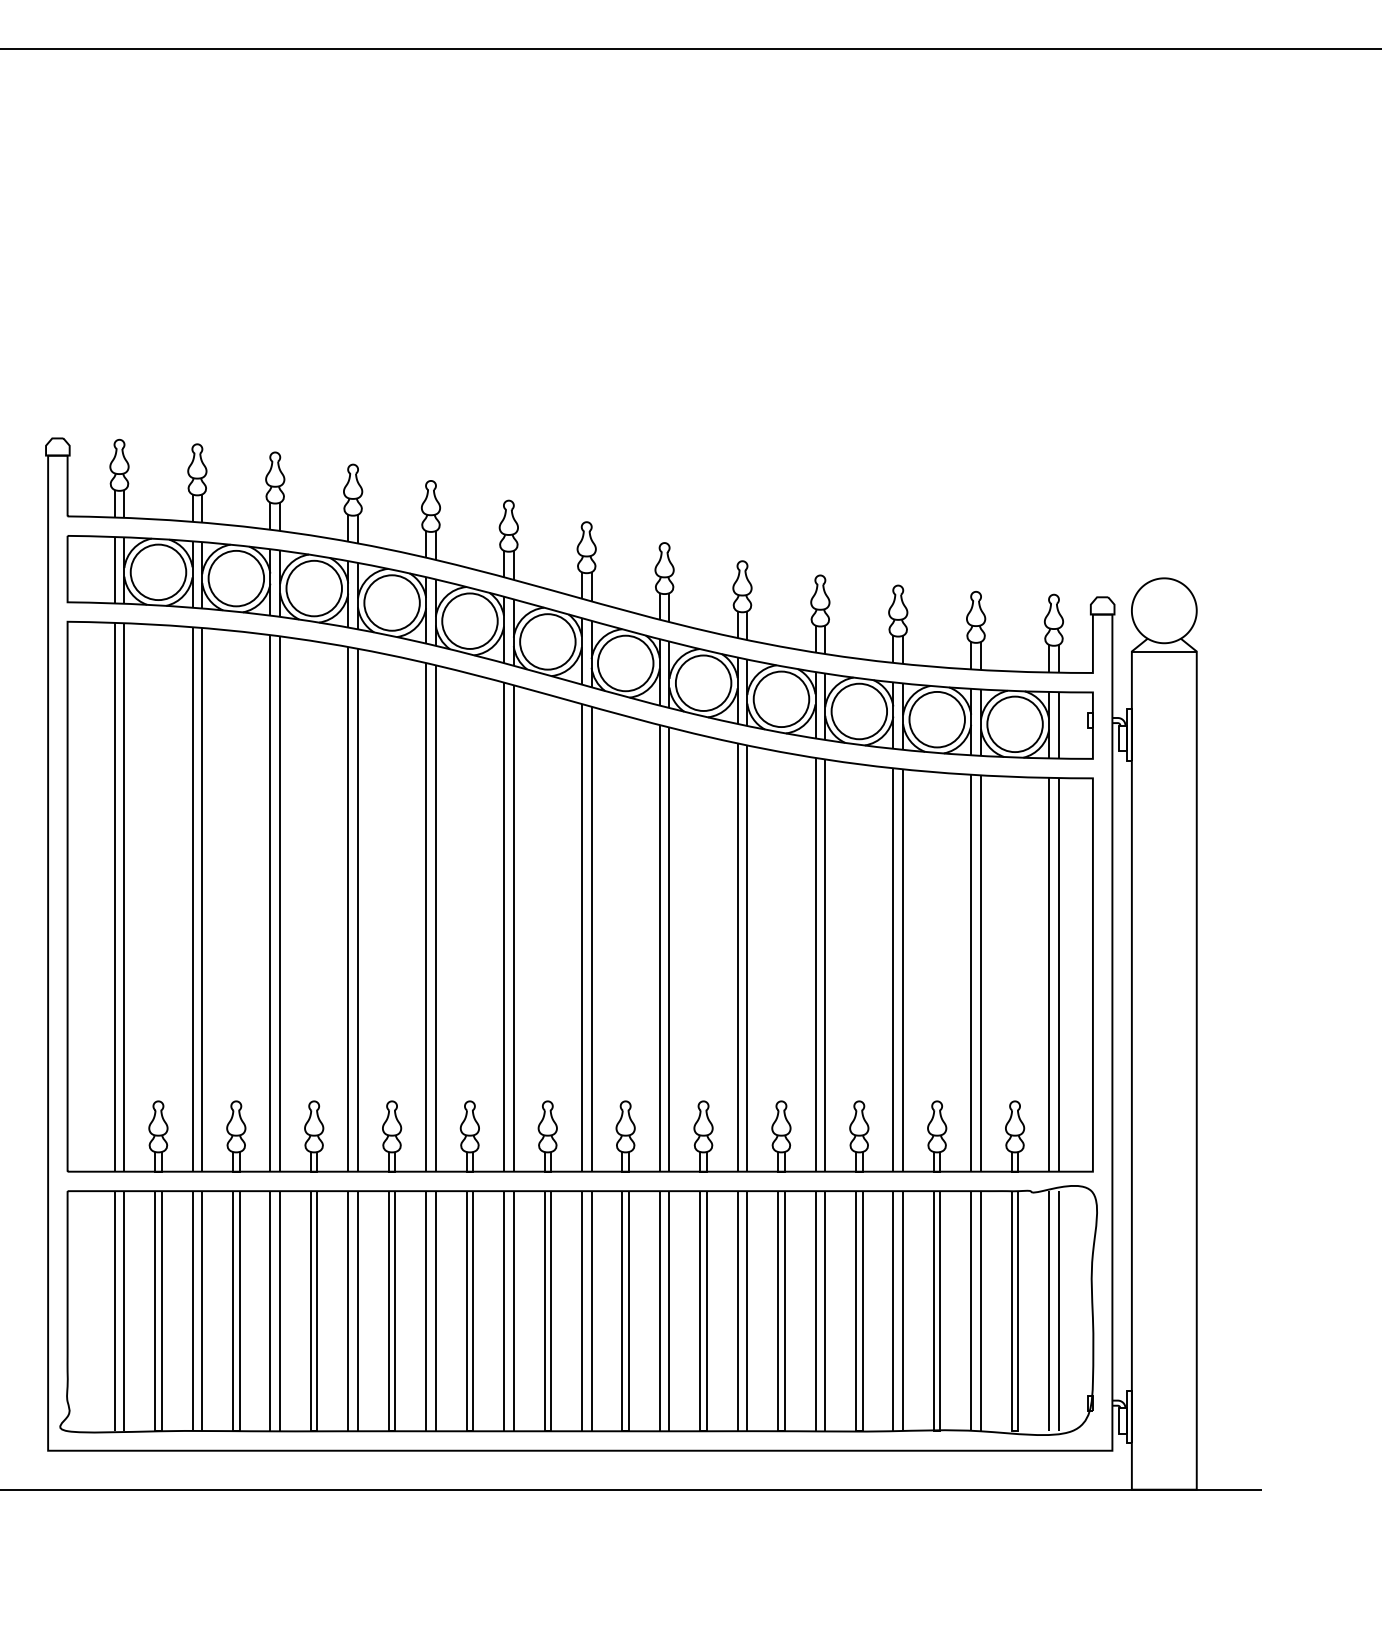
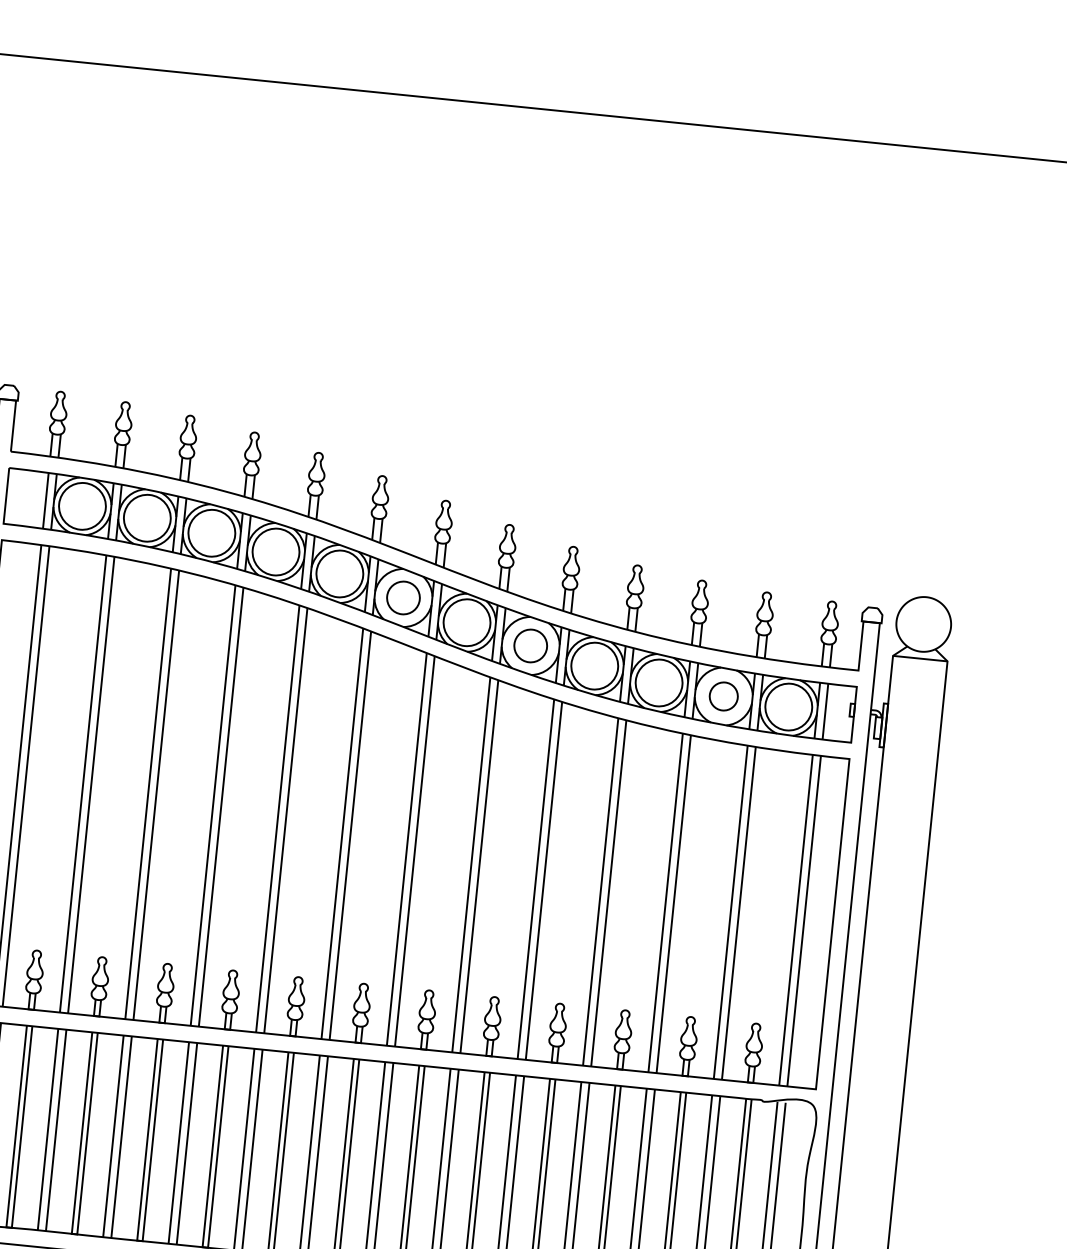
circle: (547, 641) -> (403, 597), size x0.7
circle: (703, 682) -> (530, 645), size x0.7
circle: (936, 719) -> (723, 696), size x0.6

